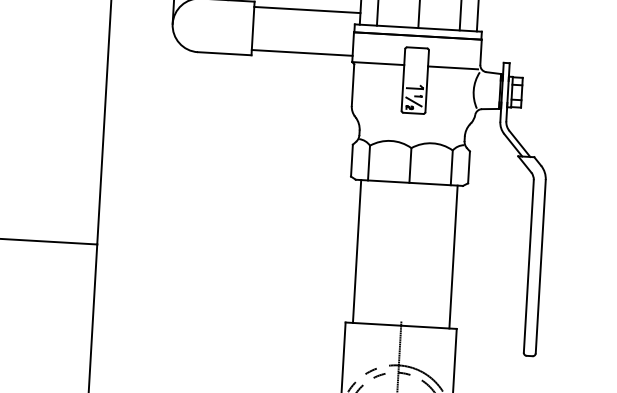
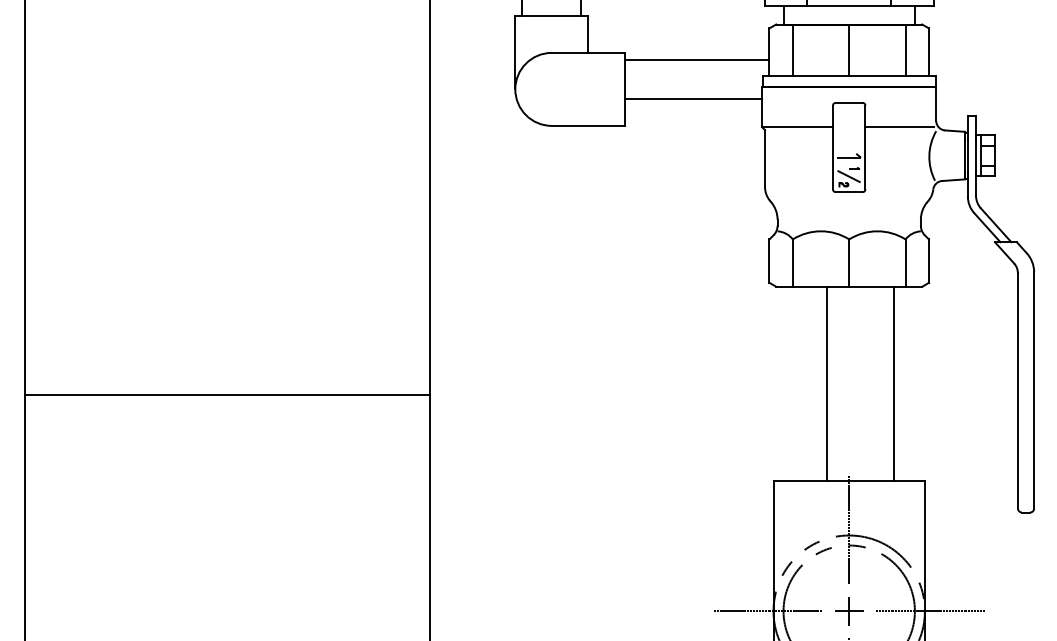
line: (302, 52) -> (693, 98), moved
line: (357, 251) -> (826, 383), moved
line: (453, 256) -> (893, 383), moved

